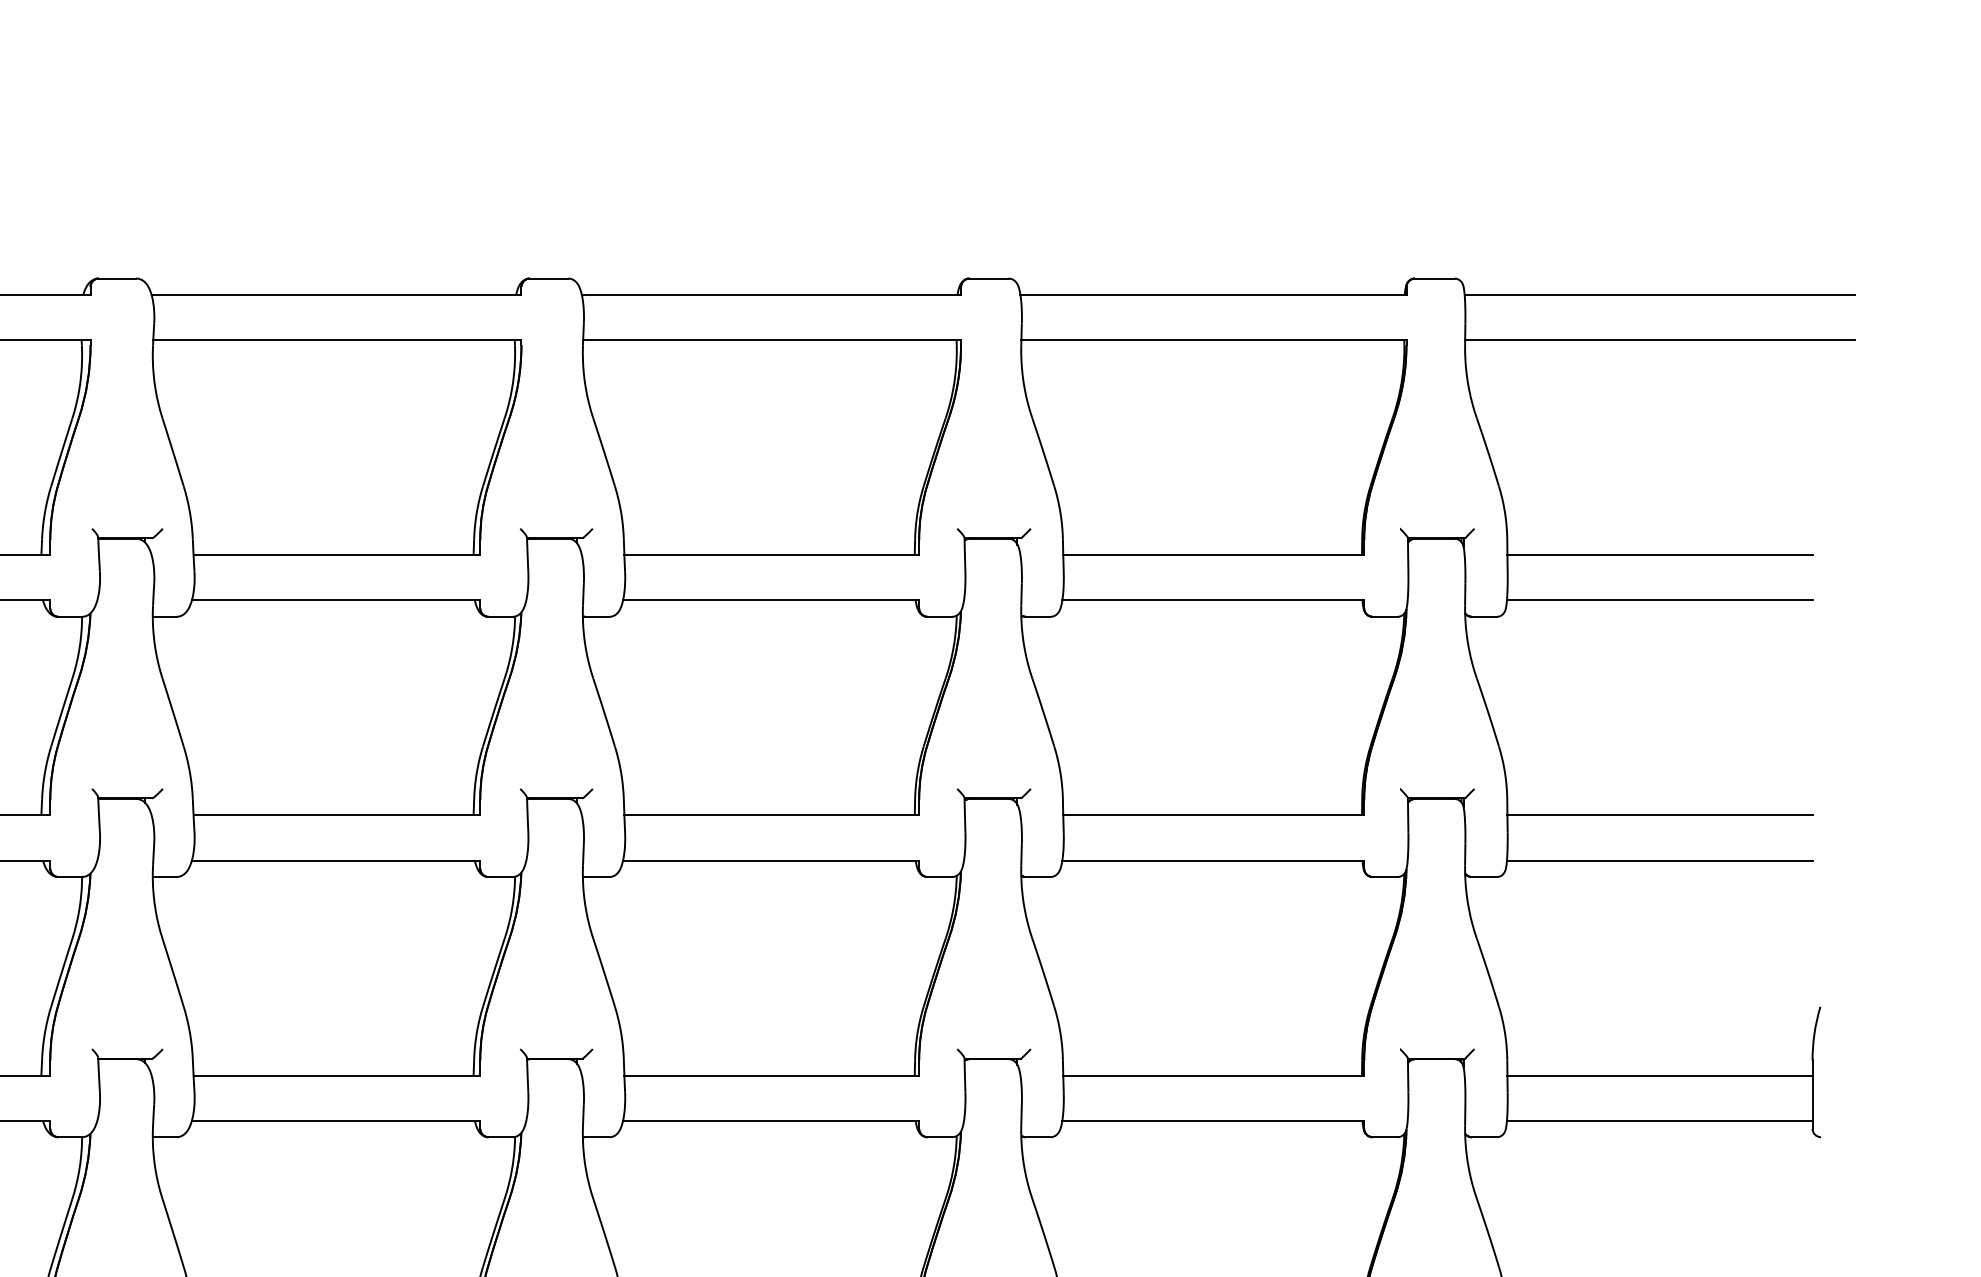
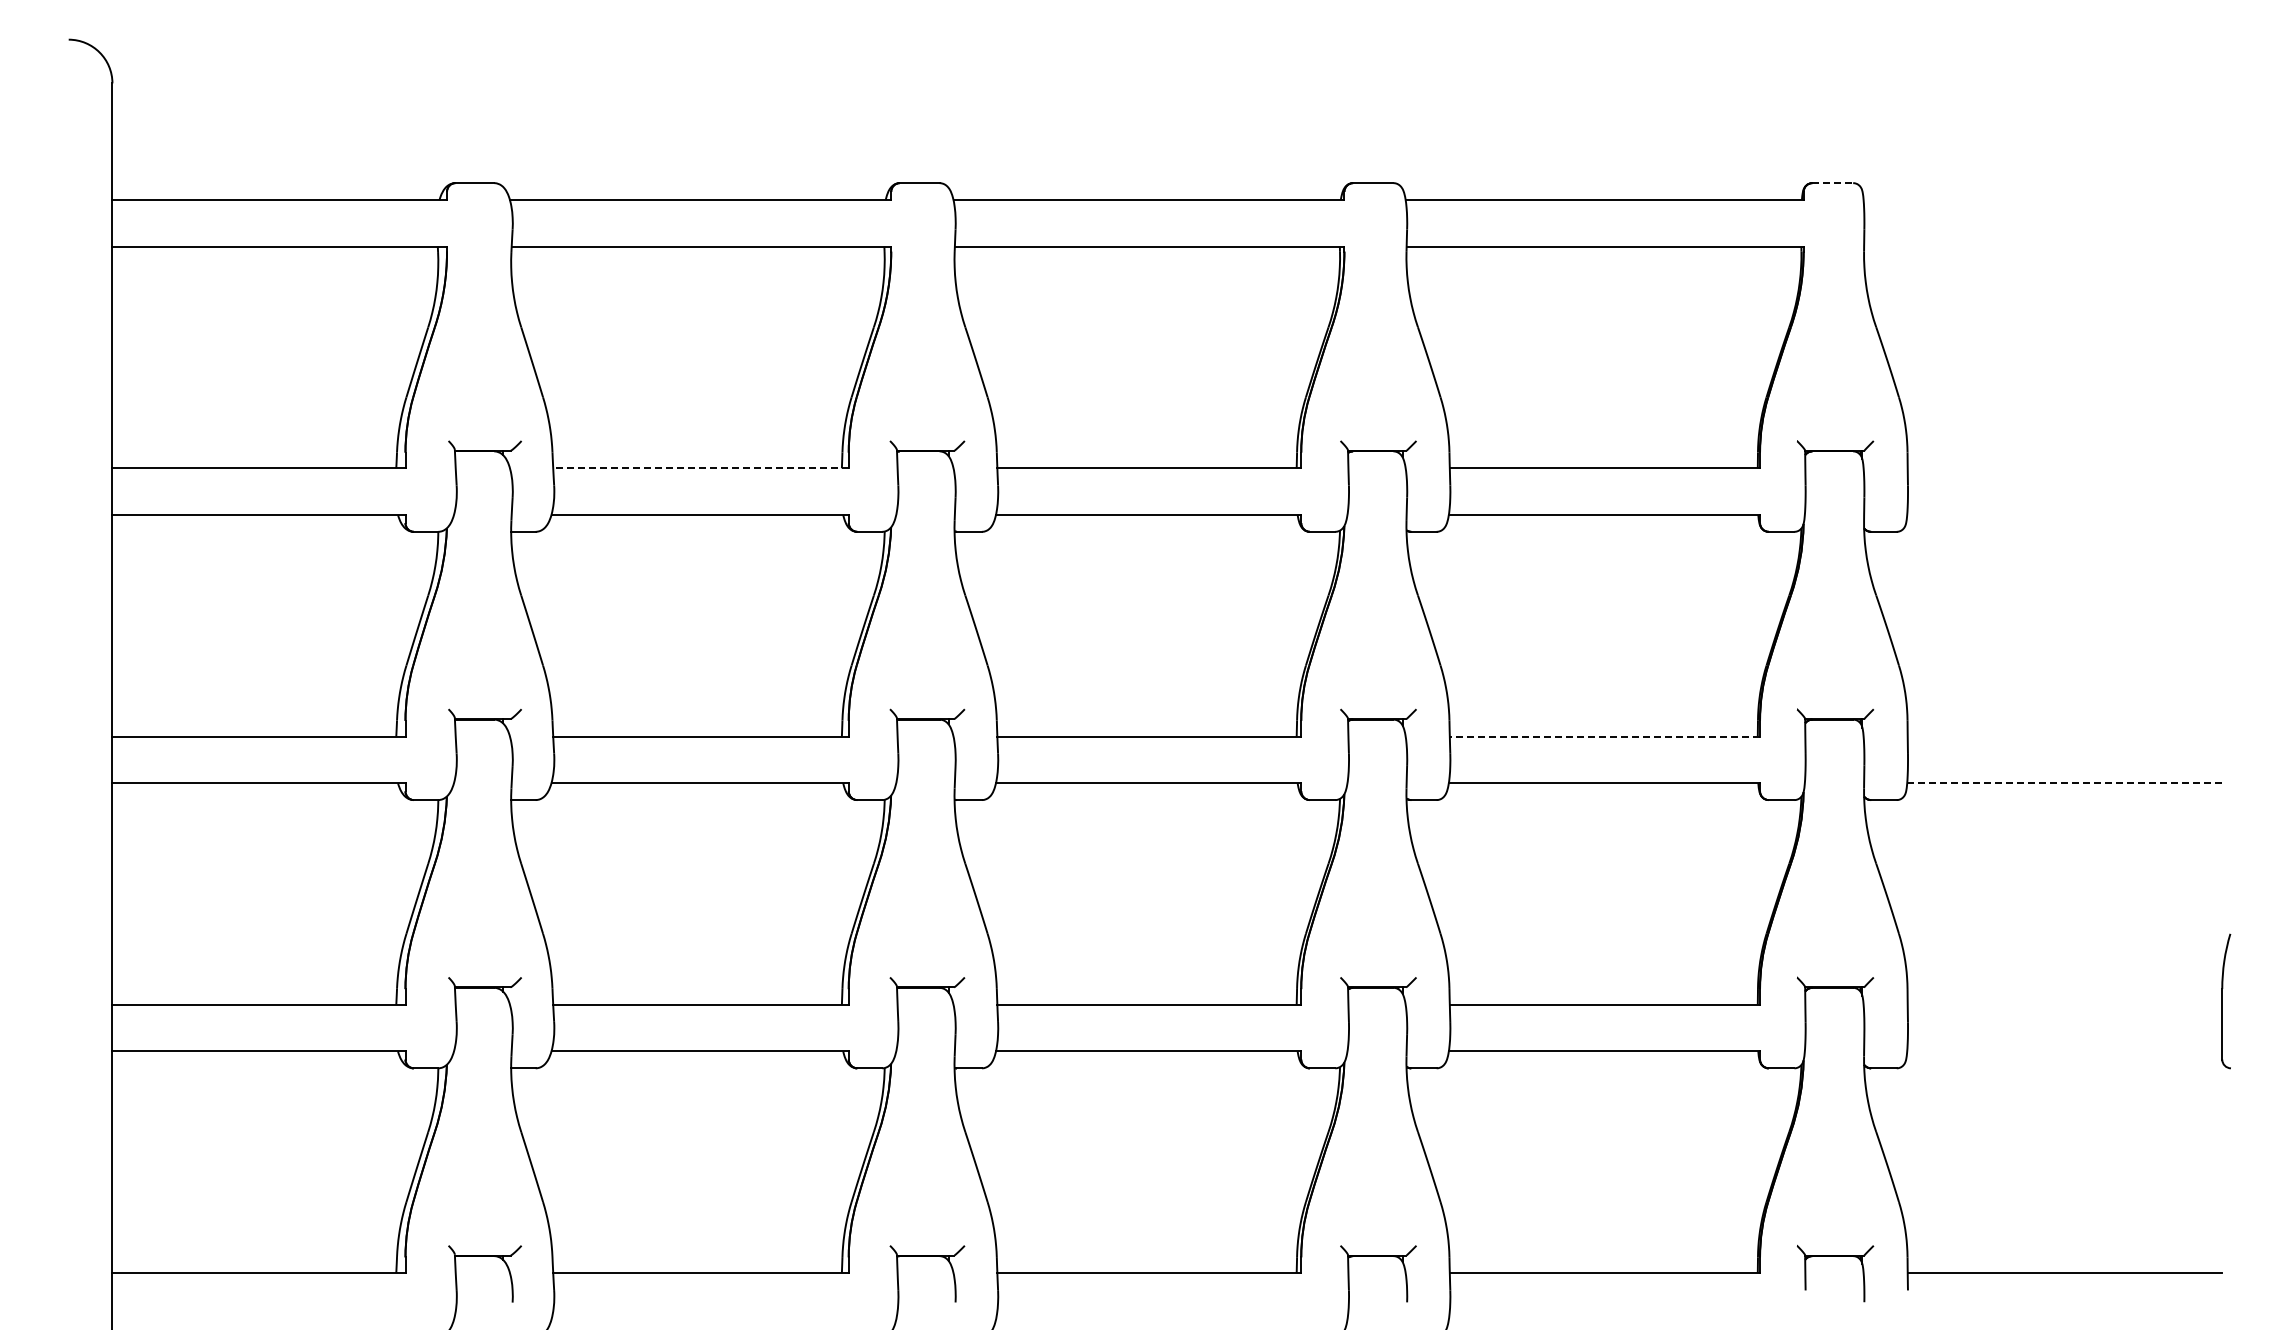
line: (1435, 278) -> (1833, 183), solid -> dashed
line: (1659, 295) -> (2064, 200), removed
line: (1659, 340) -> (2064, 246), removed
line: (336, 555) -> (700, 468), solid -> dashed
line: (1659, 555) -> (2064, 468), removed
line: (1659, 600) -> (2064, 514), removed
line: (1213, 815) -> (1604, 736), solid -> dashed
line: (1659, 815) -> (2064, 736), removed
line: (1659, 860) -> (2064, 783), solid -> dashed
line: (1659, 1075) -> (2064, 1004), removed
line: (1659, 1120) -> (2064, 1051), removed

